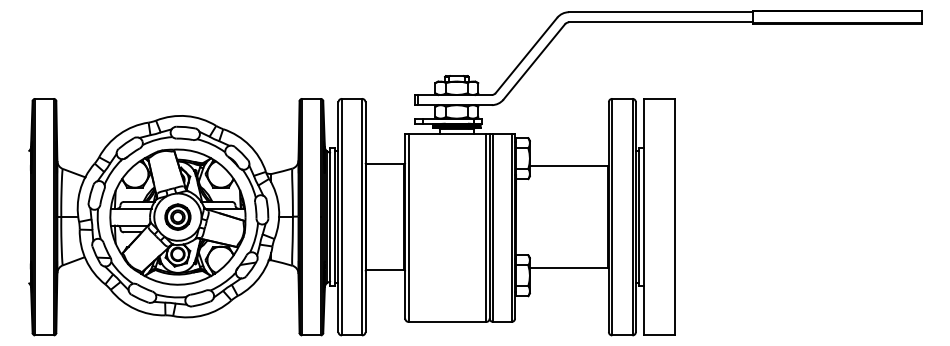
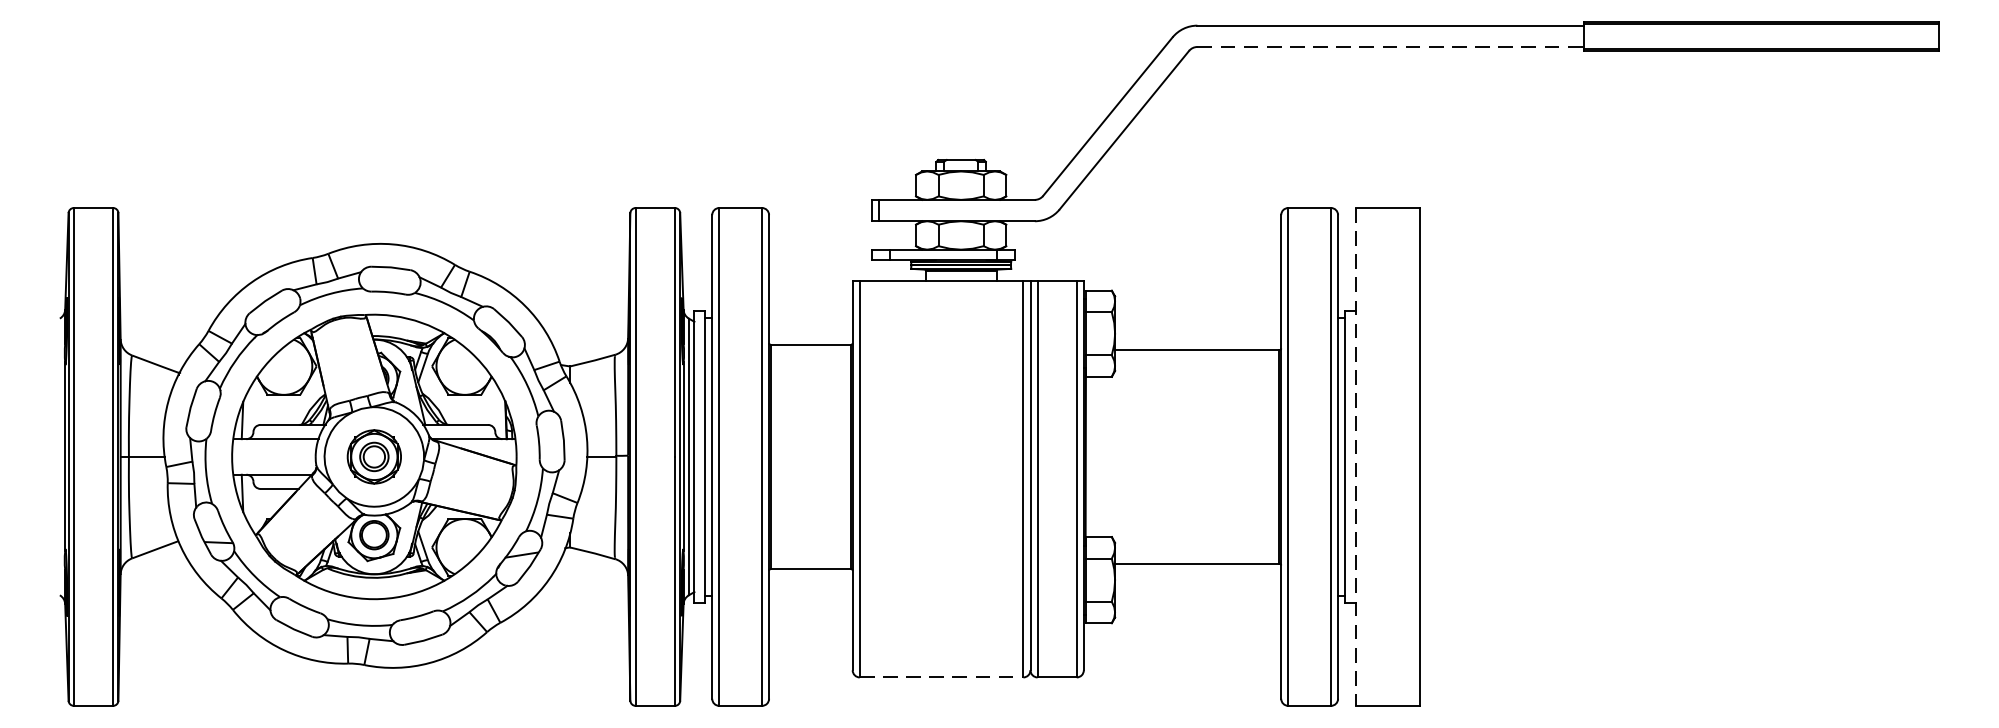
line: (660, 22) -> (1389, 47), solid -> dashed
line: (644, 217) -> (1356, 457), solid -> dashed
line: (447, 321) -> (941, 676), solid -> dashed

